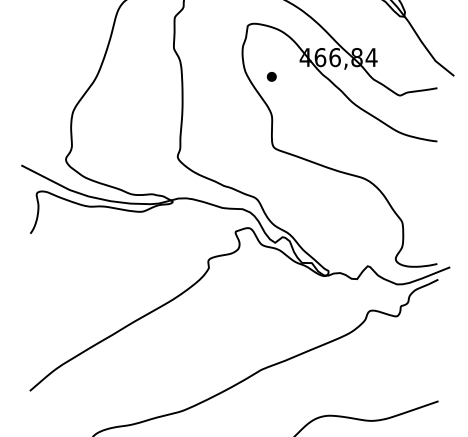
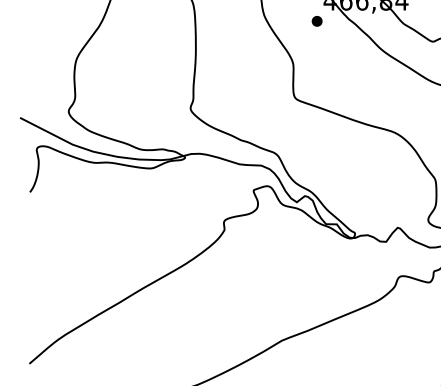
part: (271, 76) -> (316, 20), moved

